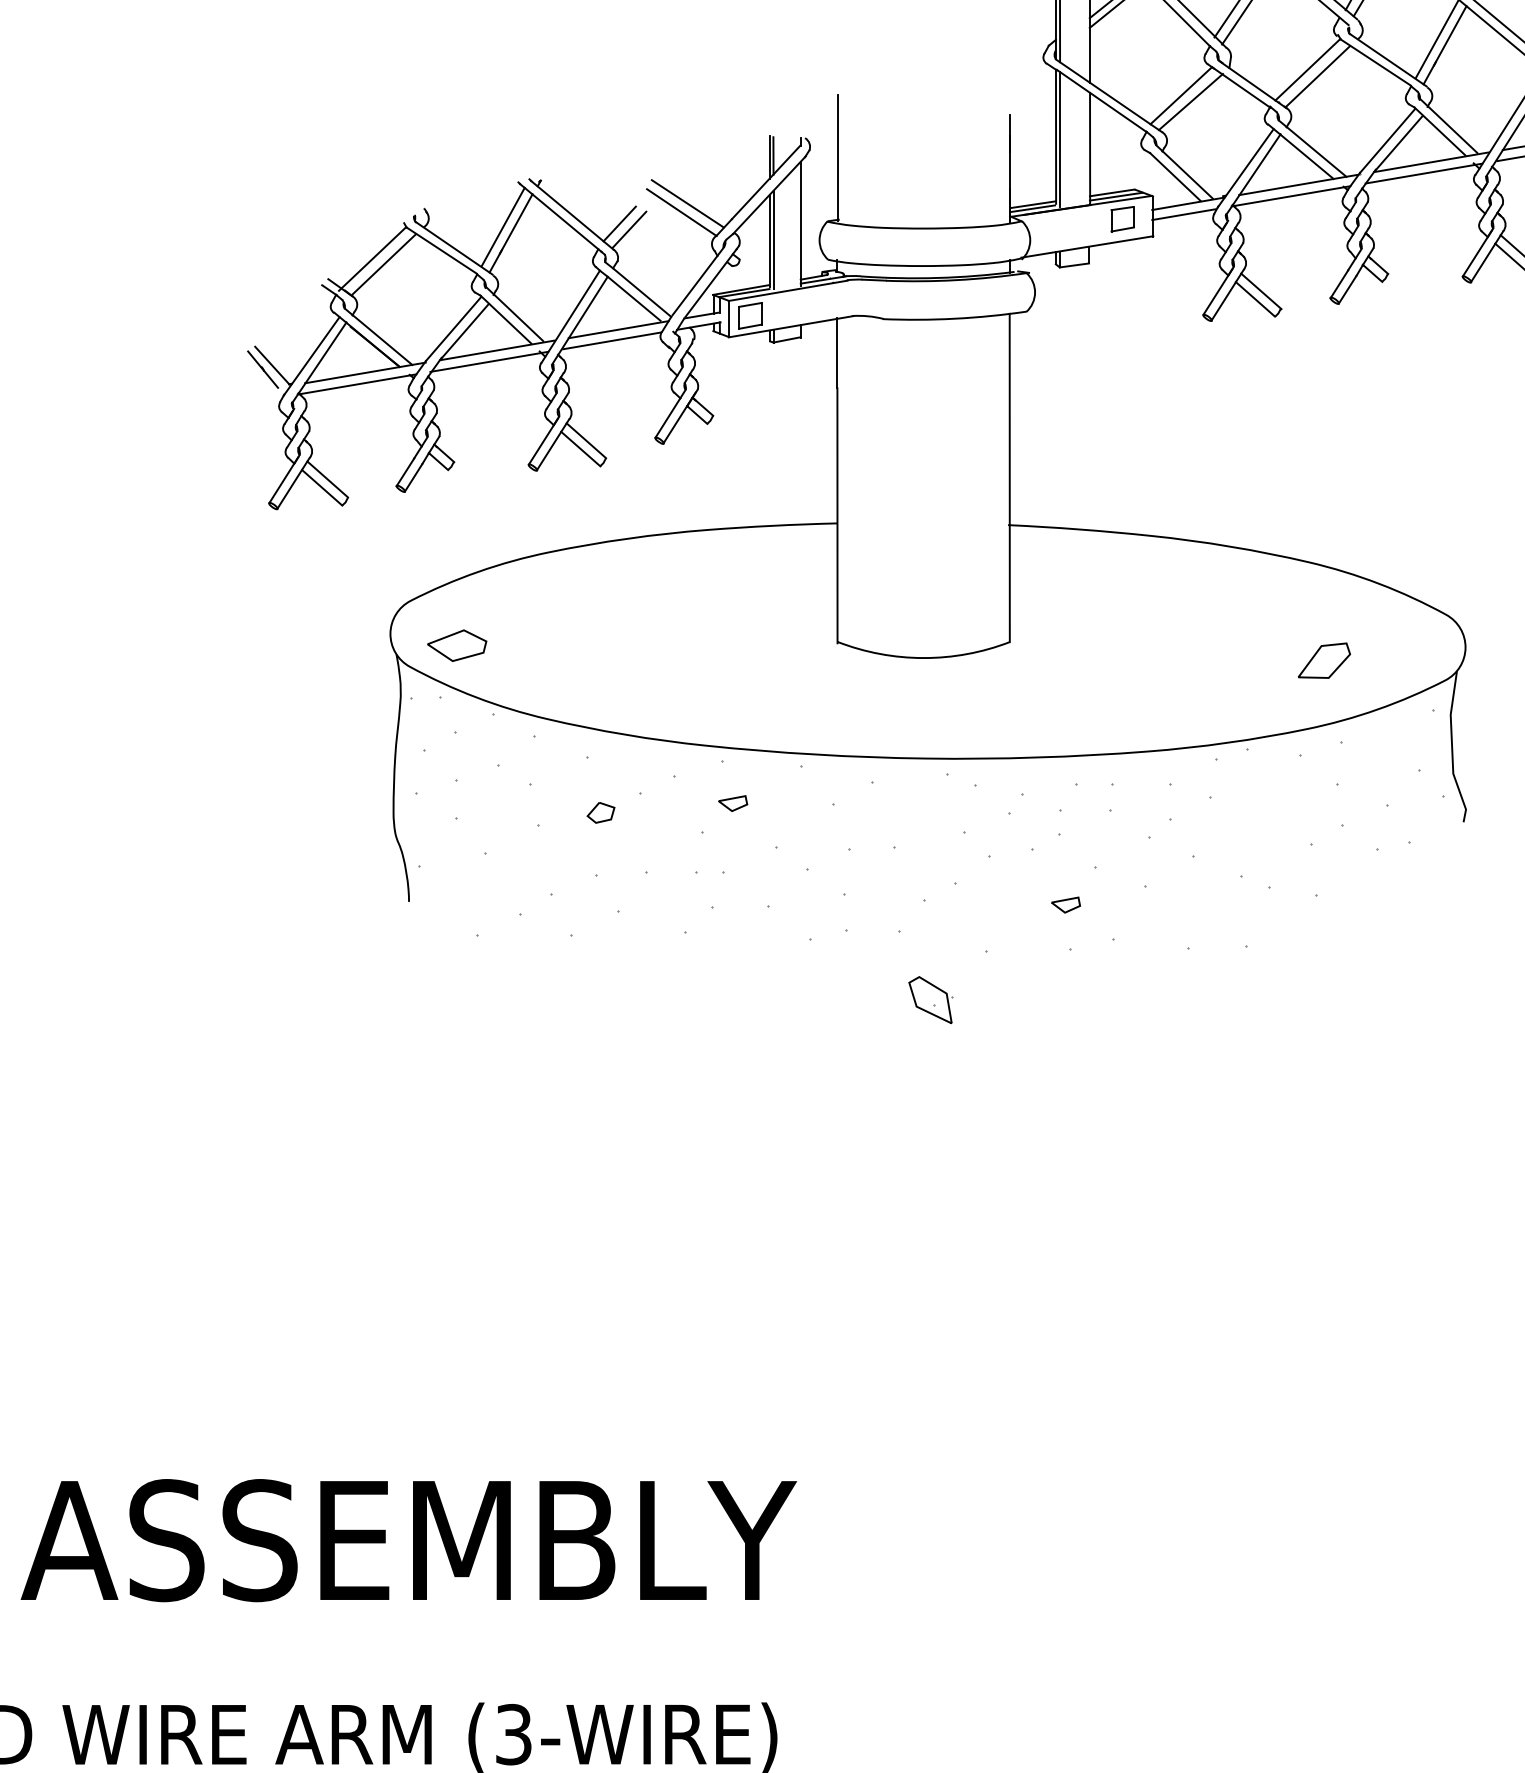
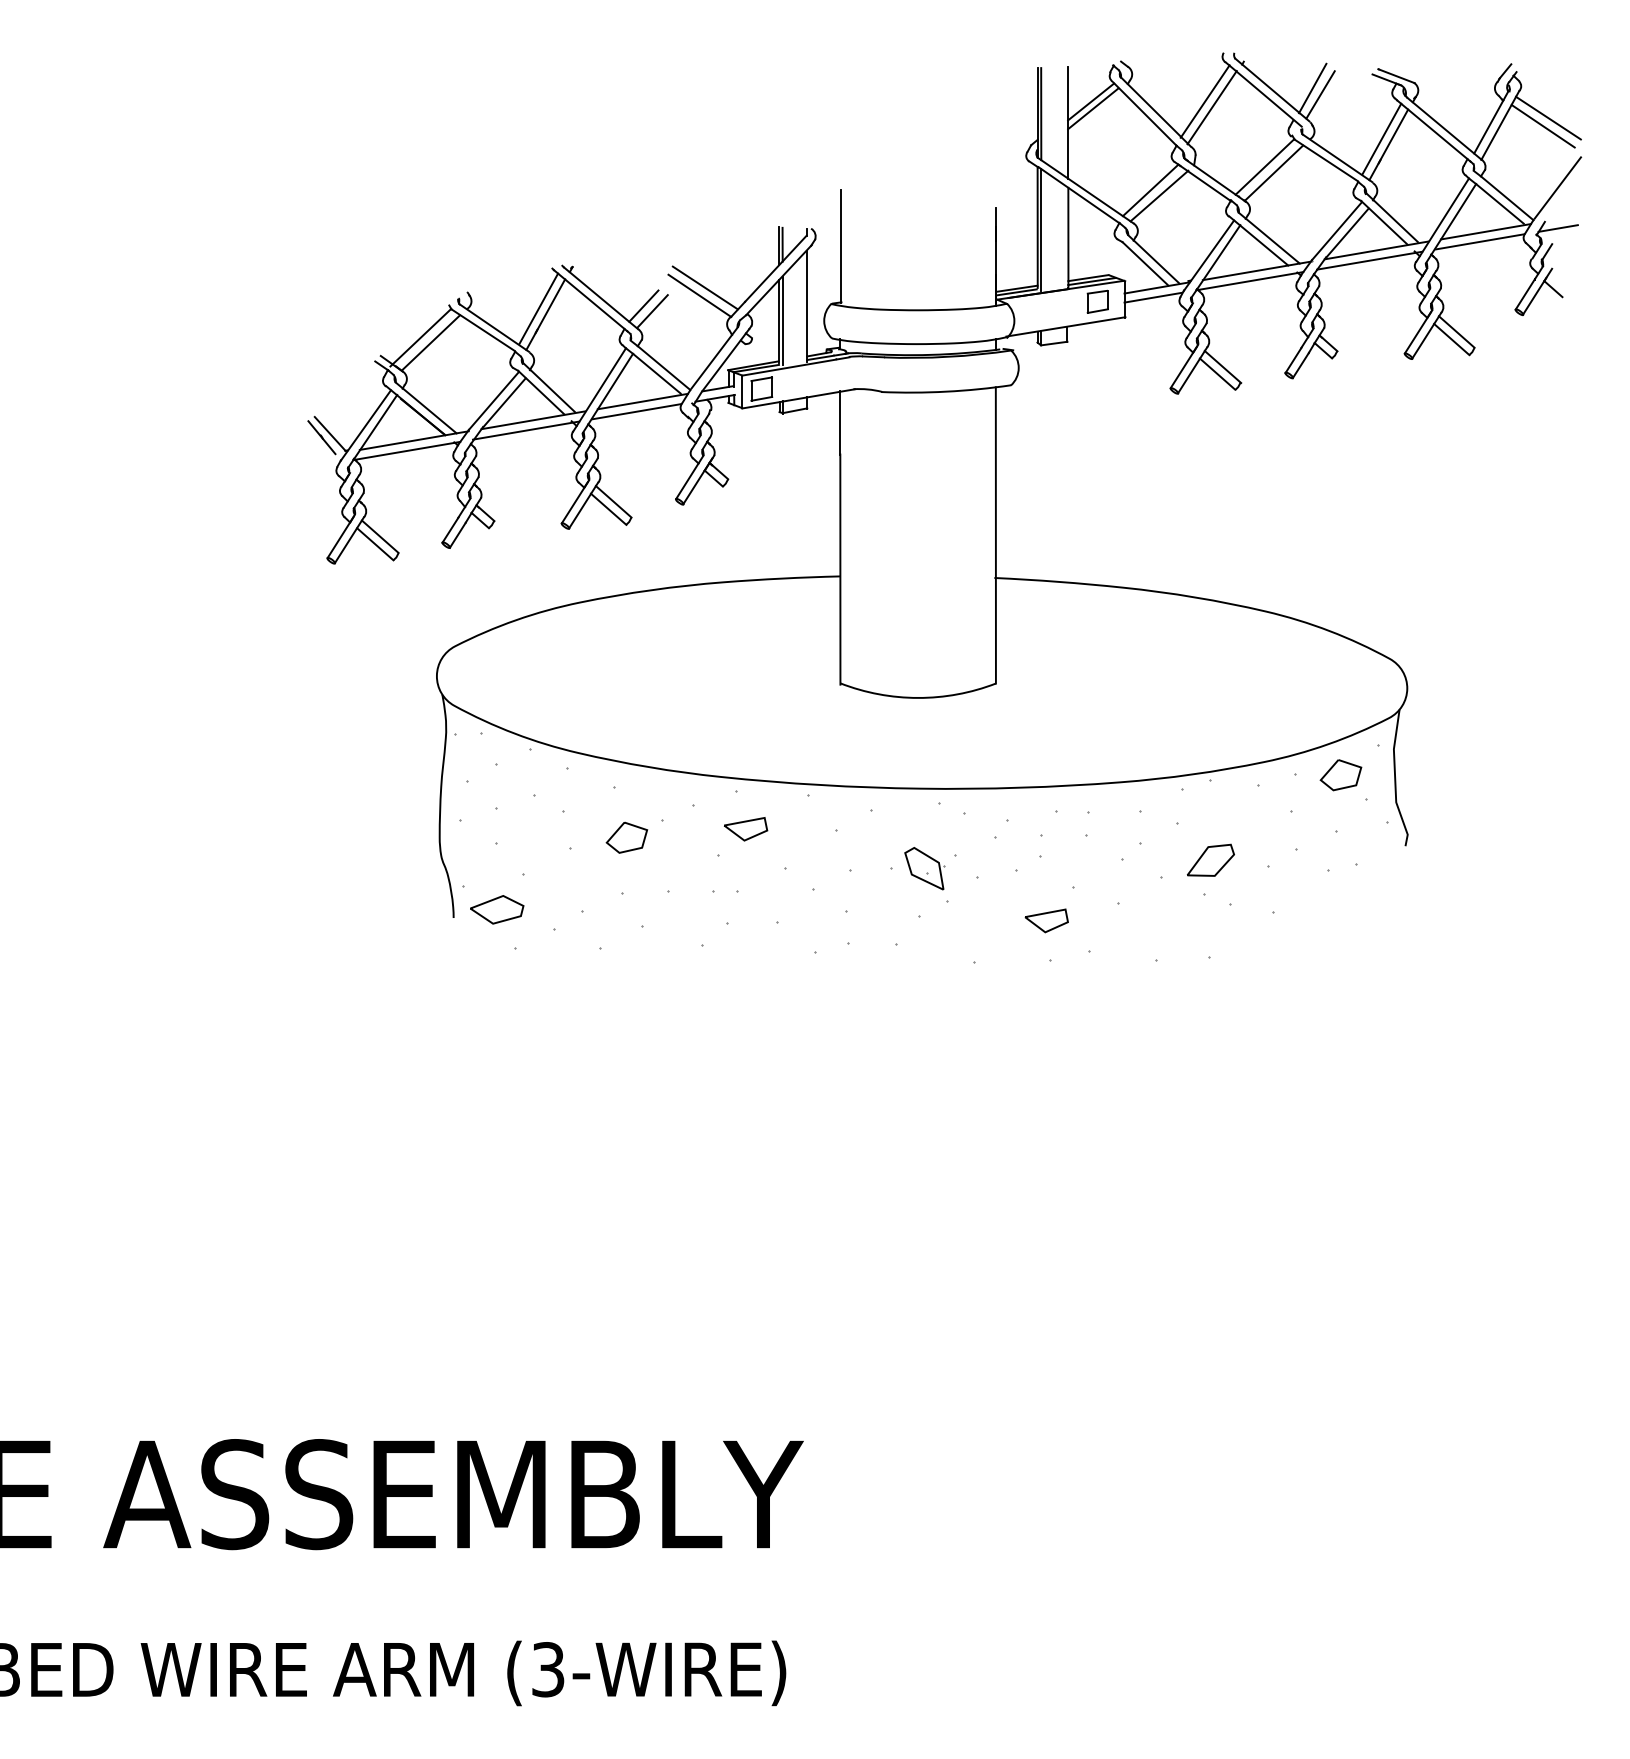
part: (457, 645) -> (497, 909), moved
part: (1323, 659) -> (1210, 859), moved
part: (1391, 743) -> (1340, 775), added
part: (733, 803) -> (746, 829), size x1.67
part: (600, 812) -> (626, 837), size x1.67
part: (1065, 904) -> (1046, 920), size x1.67
part: (930, 999) -> (924, 868), moved

